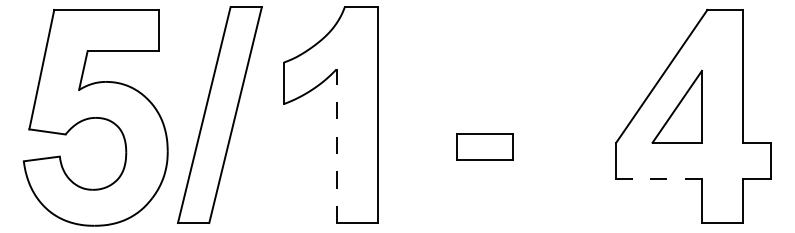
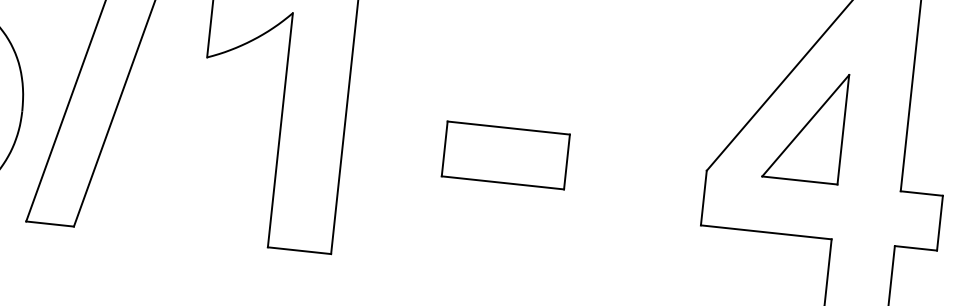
line: (336, 146) -> (280, 130), dashed -> solid
part: (484, 146) -> (505, 154), size x1.43
line: (659, 178) -> (767, 232), dashed -> solid

